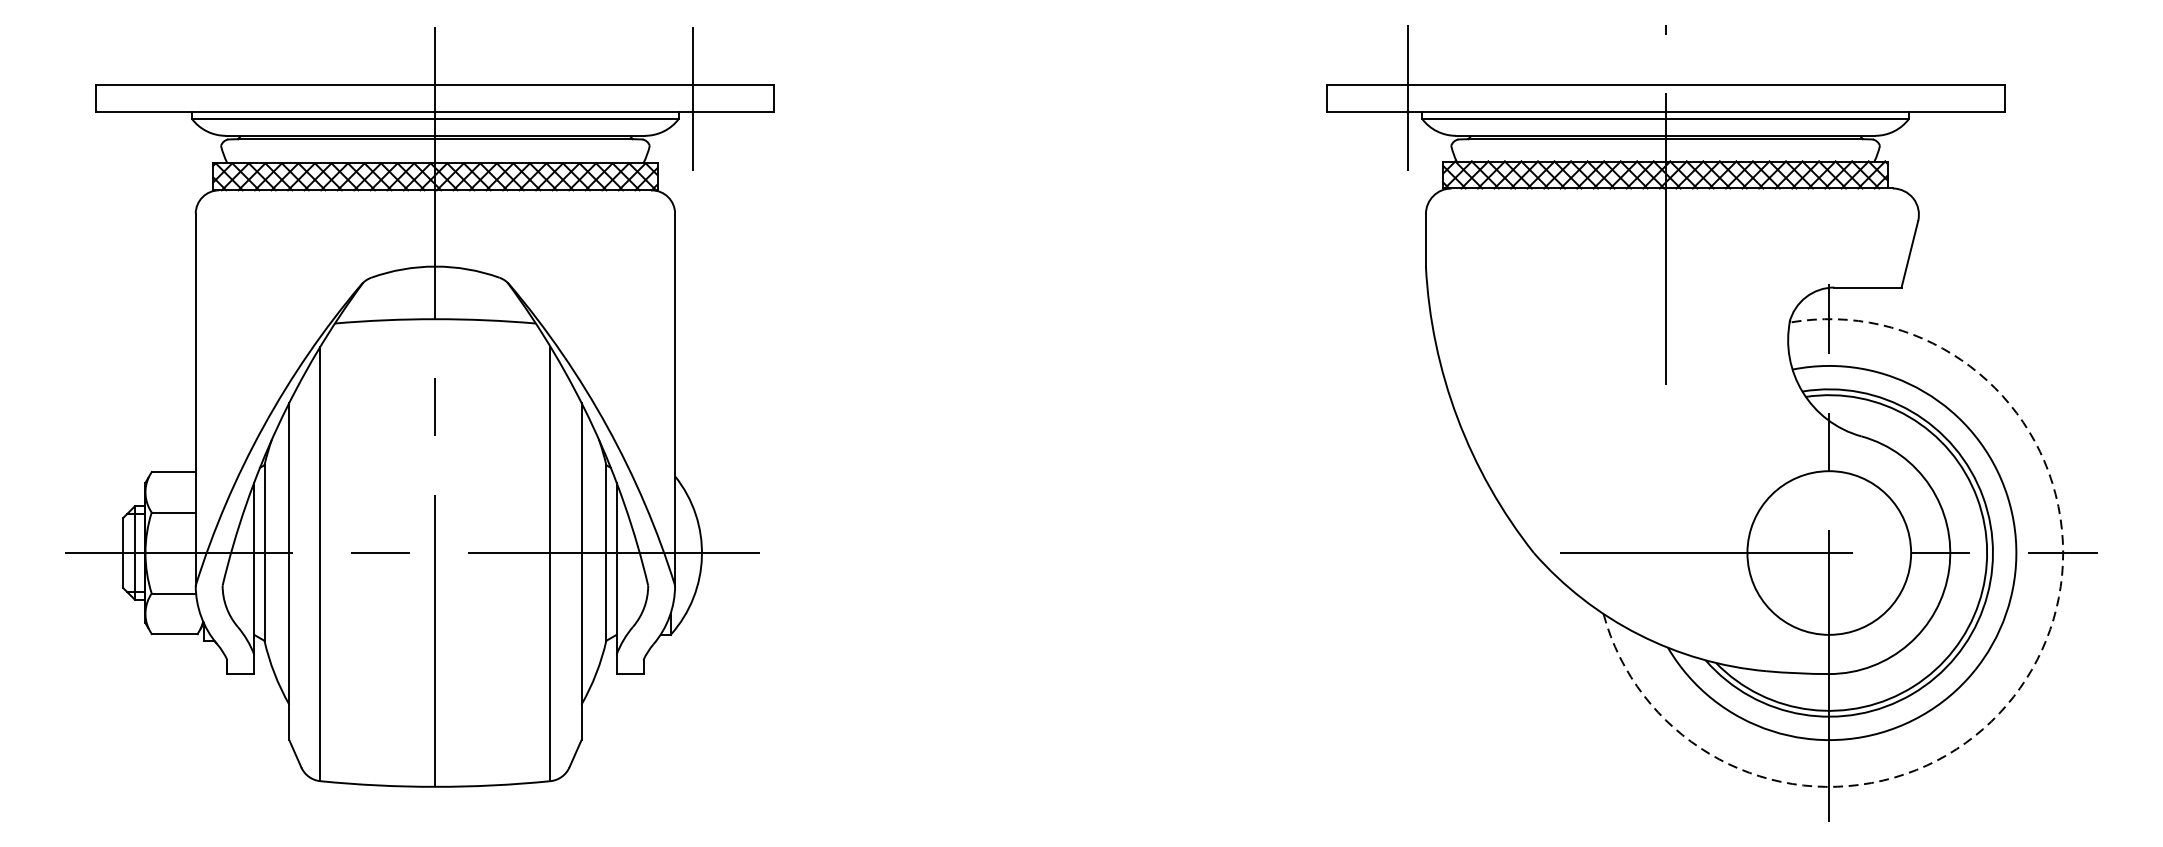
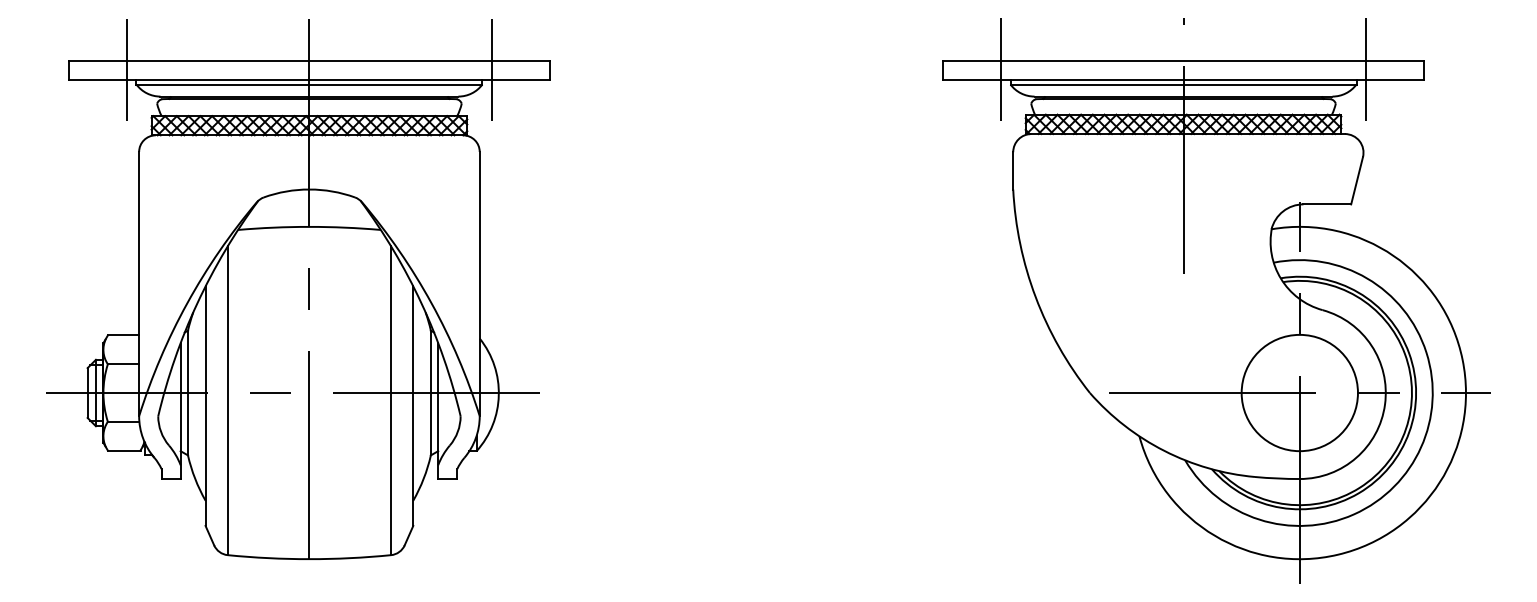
line: (1923, 97) -> (1366, 69), added
line: (177, 99) -> (126, 70), added
arc: (2025, 678) -> (1439, 482), dashed -> solid

